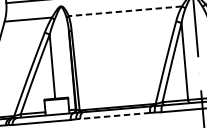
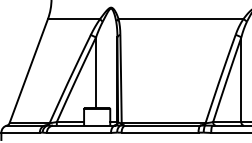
line: (124, 11) -> (180, 19), dashed -> solid
line: (114, 115) -> (159, 132), dashed -> solid

